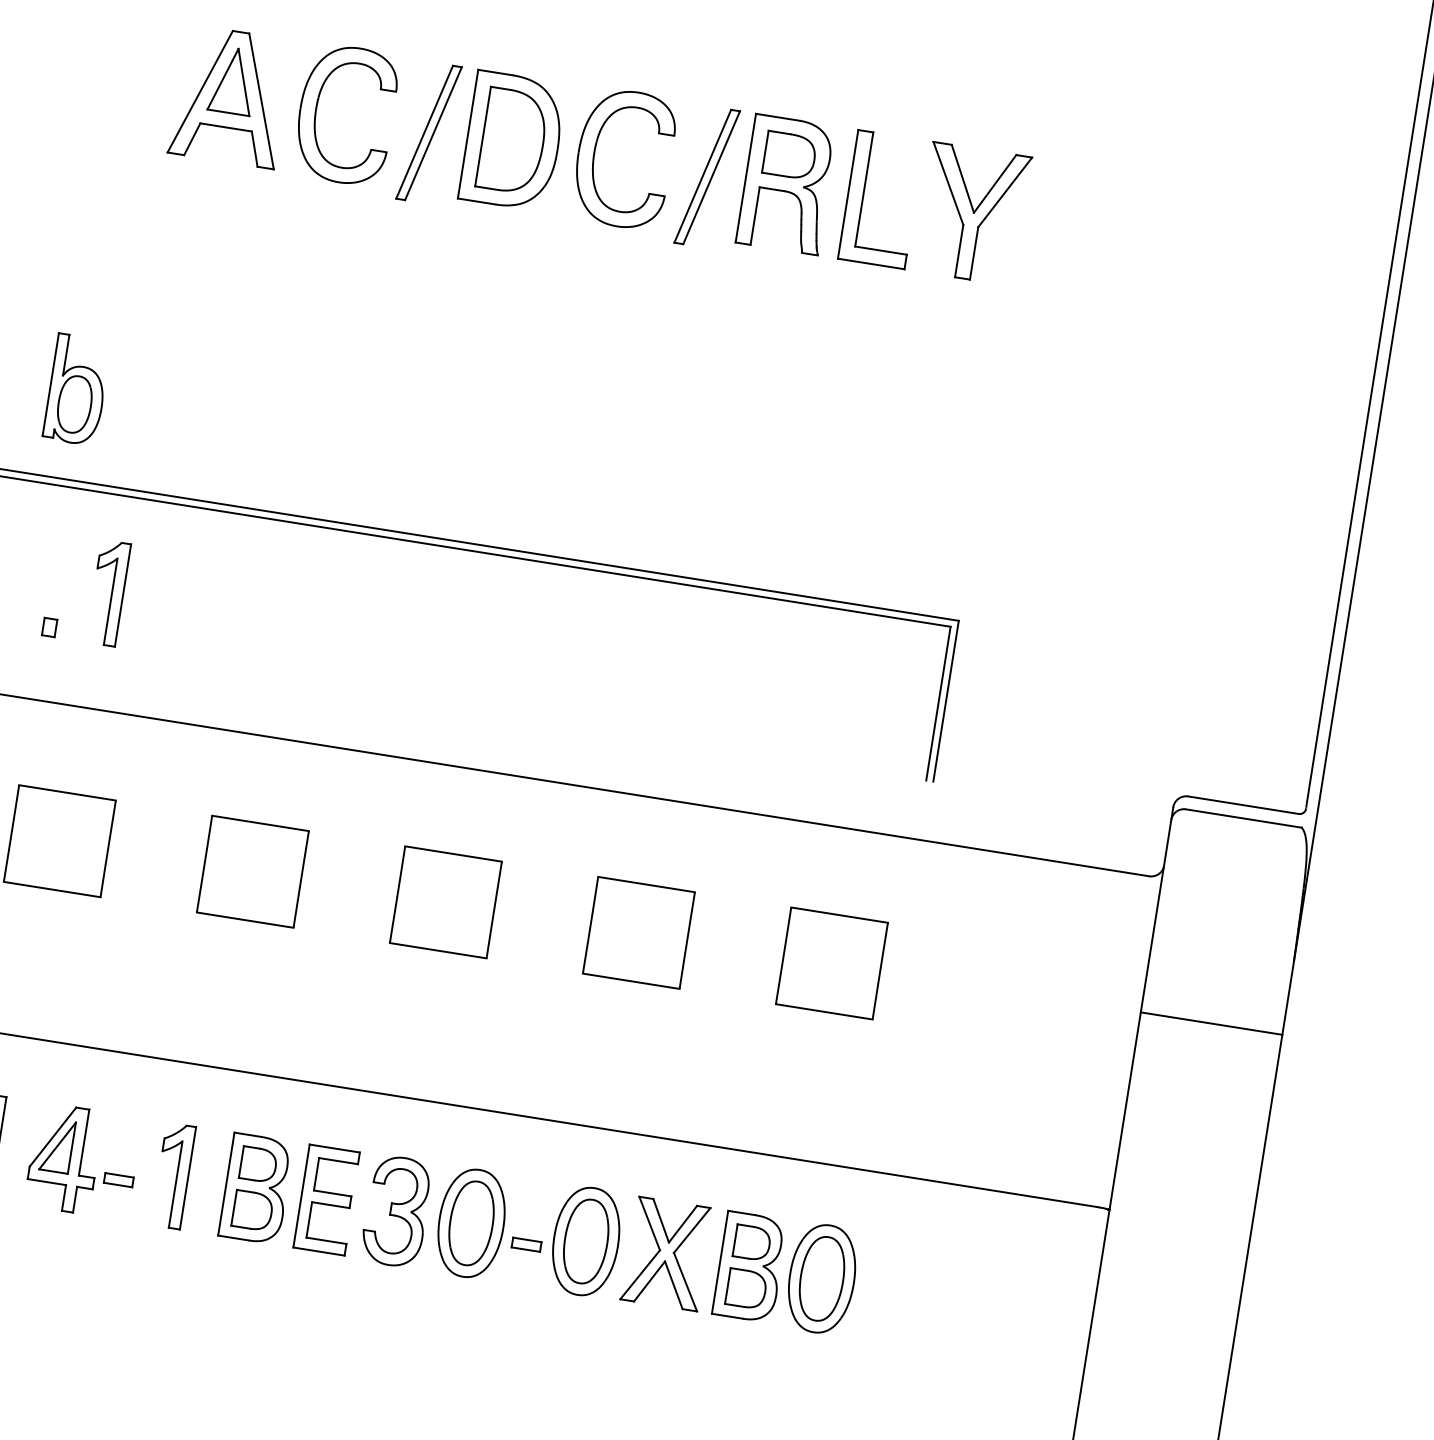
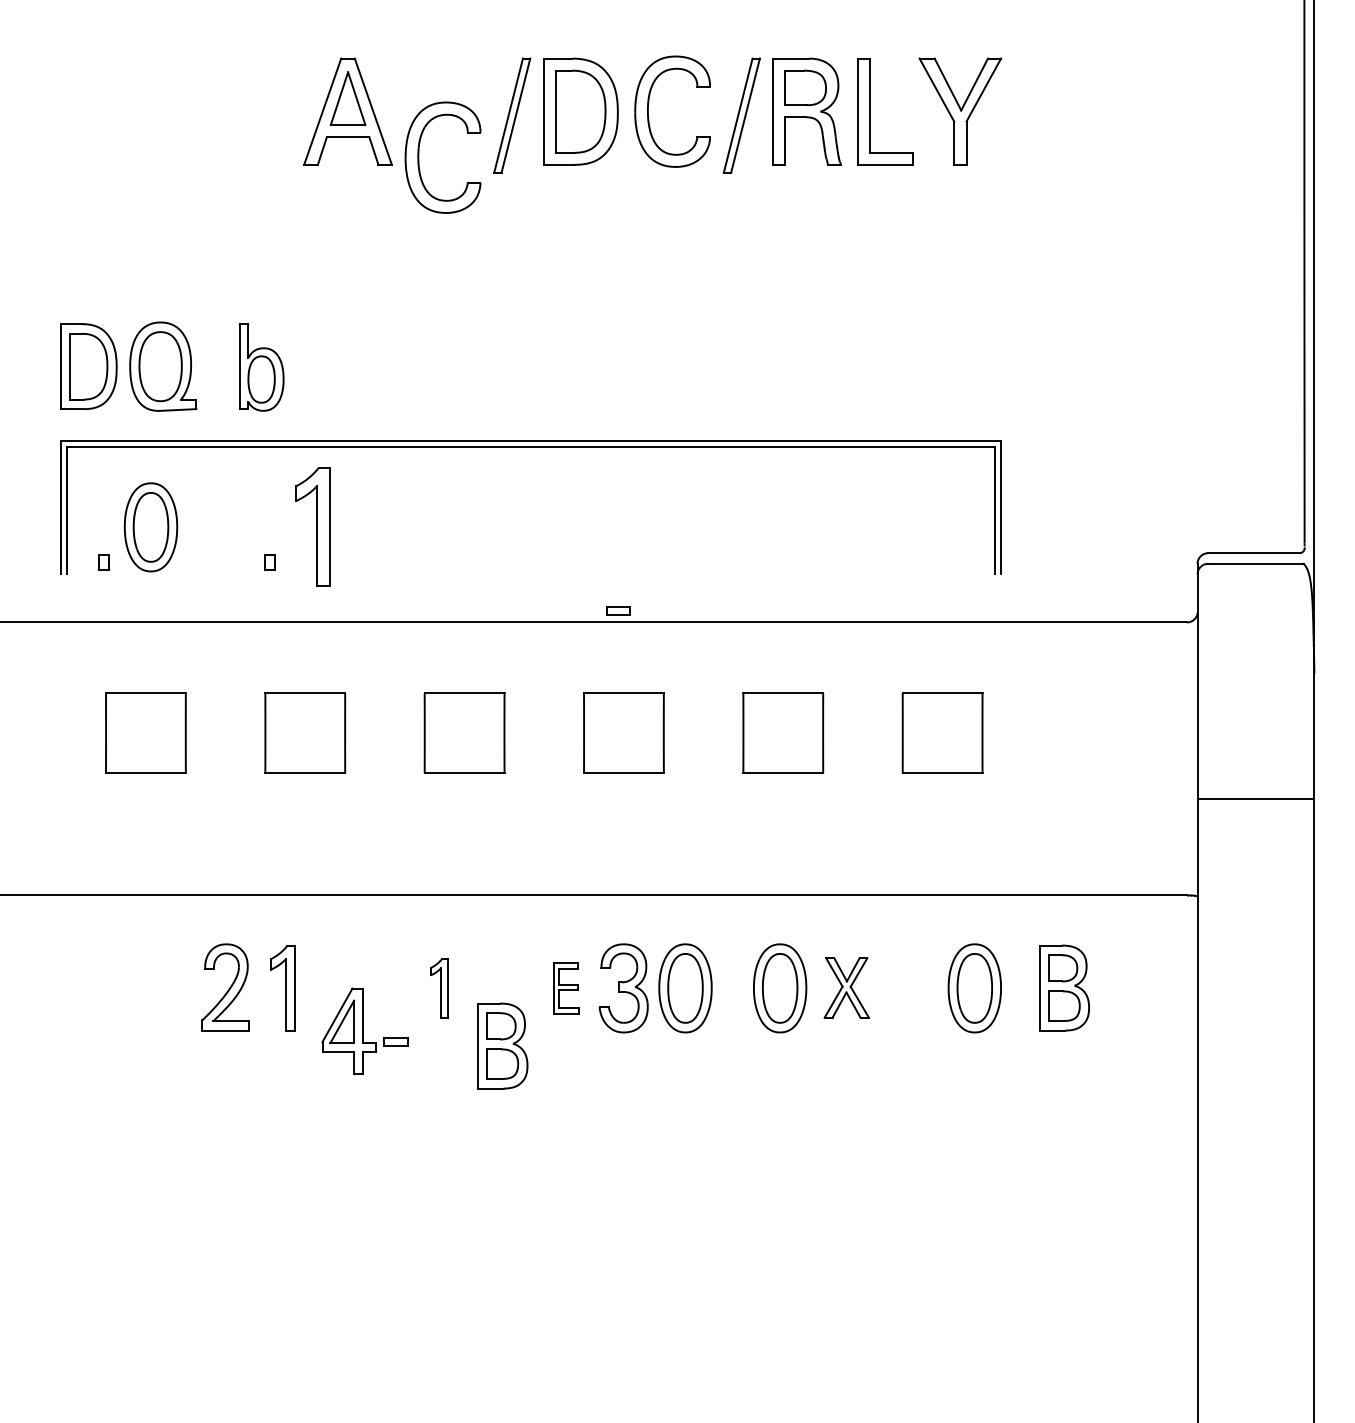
part: (317, 110) -> (419, 157), moved
part: (108, 593) -> (312, 527), size x1.4
line: (1210, 1023) -> (1255, 799), moved
part: (82, 1160) -> (364, 1030), moved
part: (172, 1176) -> (438, 988), size x0.7
part: (256, 1188) -> (502, 1045), moved
part: (326, 1200) -> (565, 988), size x0.6
part: (526, 1244) -> (618, 610), moved
part: (666, 1253) -> (846, 987), size x0.7
part: (750, 1266) -> (1064, 987), moved

